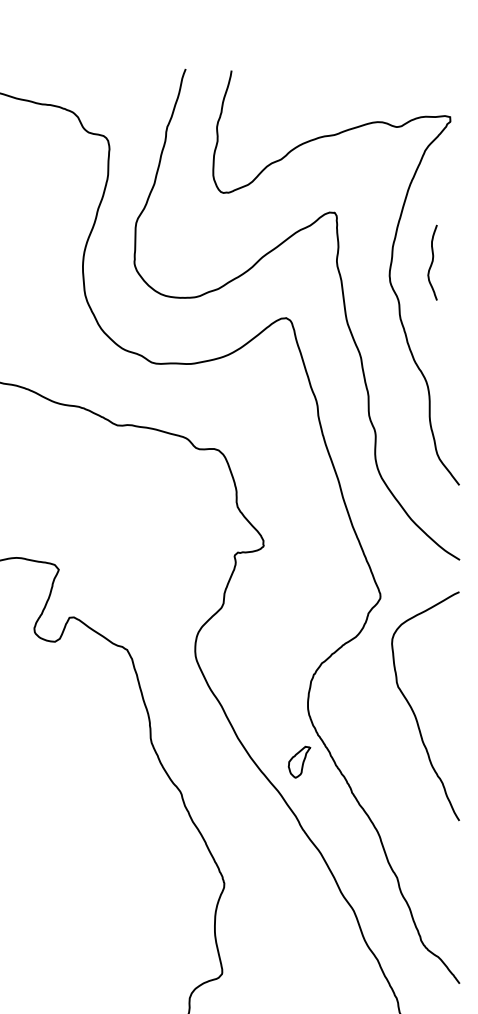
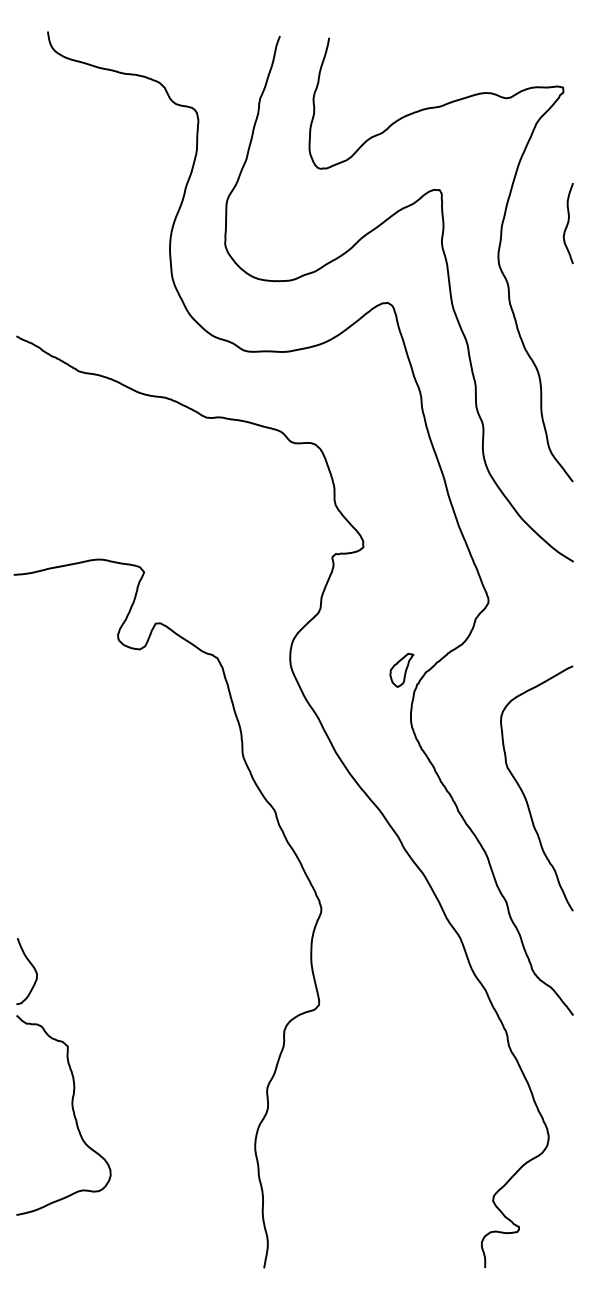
curve: (431, 262) -> (567, 223), moved
curve: (414, 711) -> (524, 793), moved
part: (299, 762) -> (401, 670), moved

